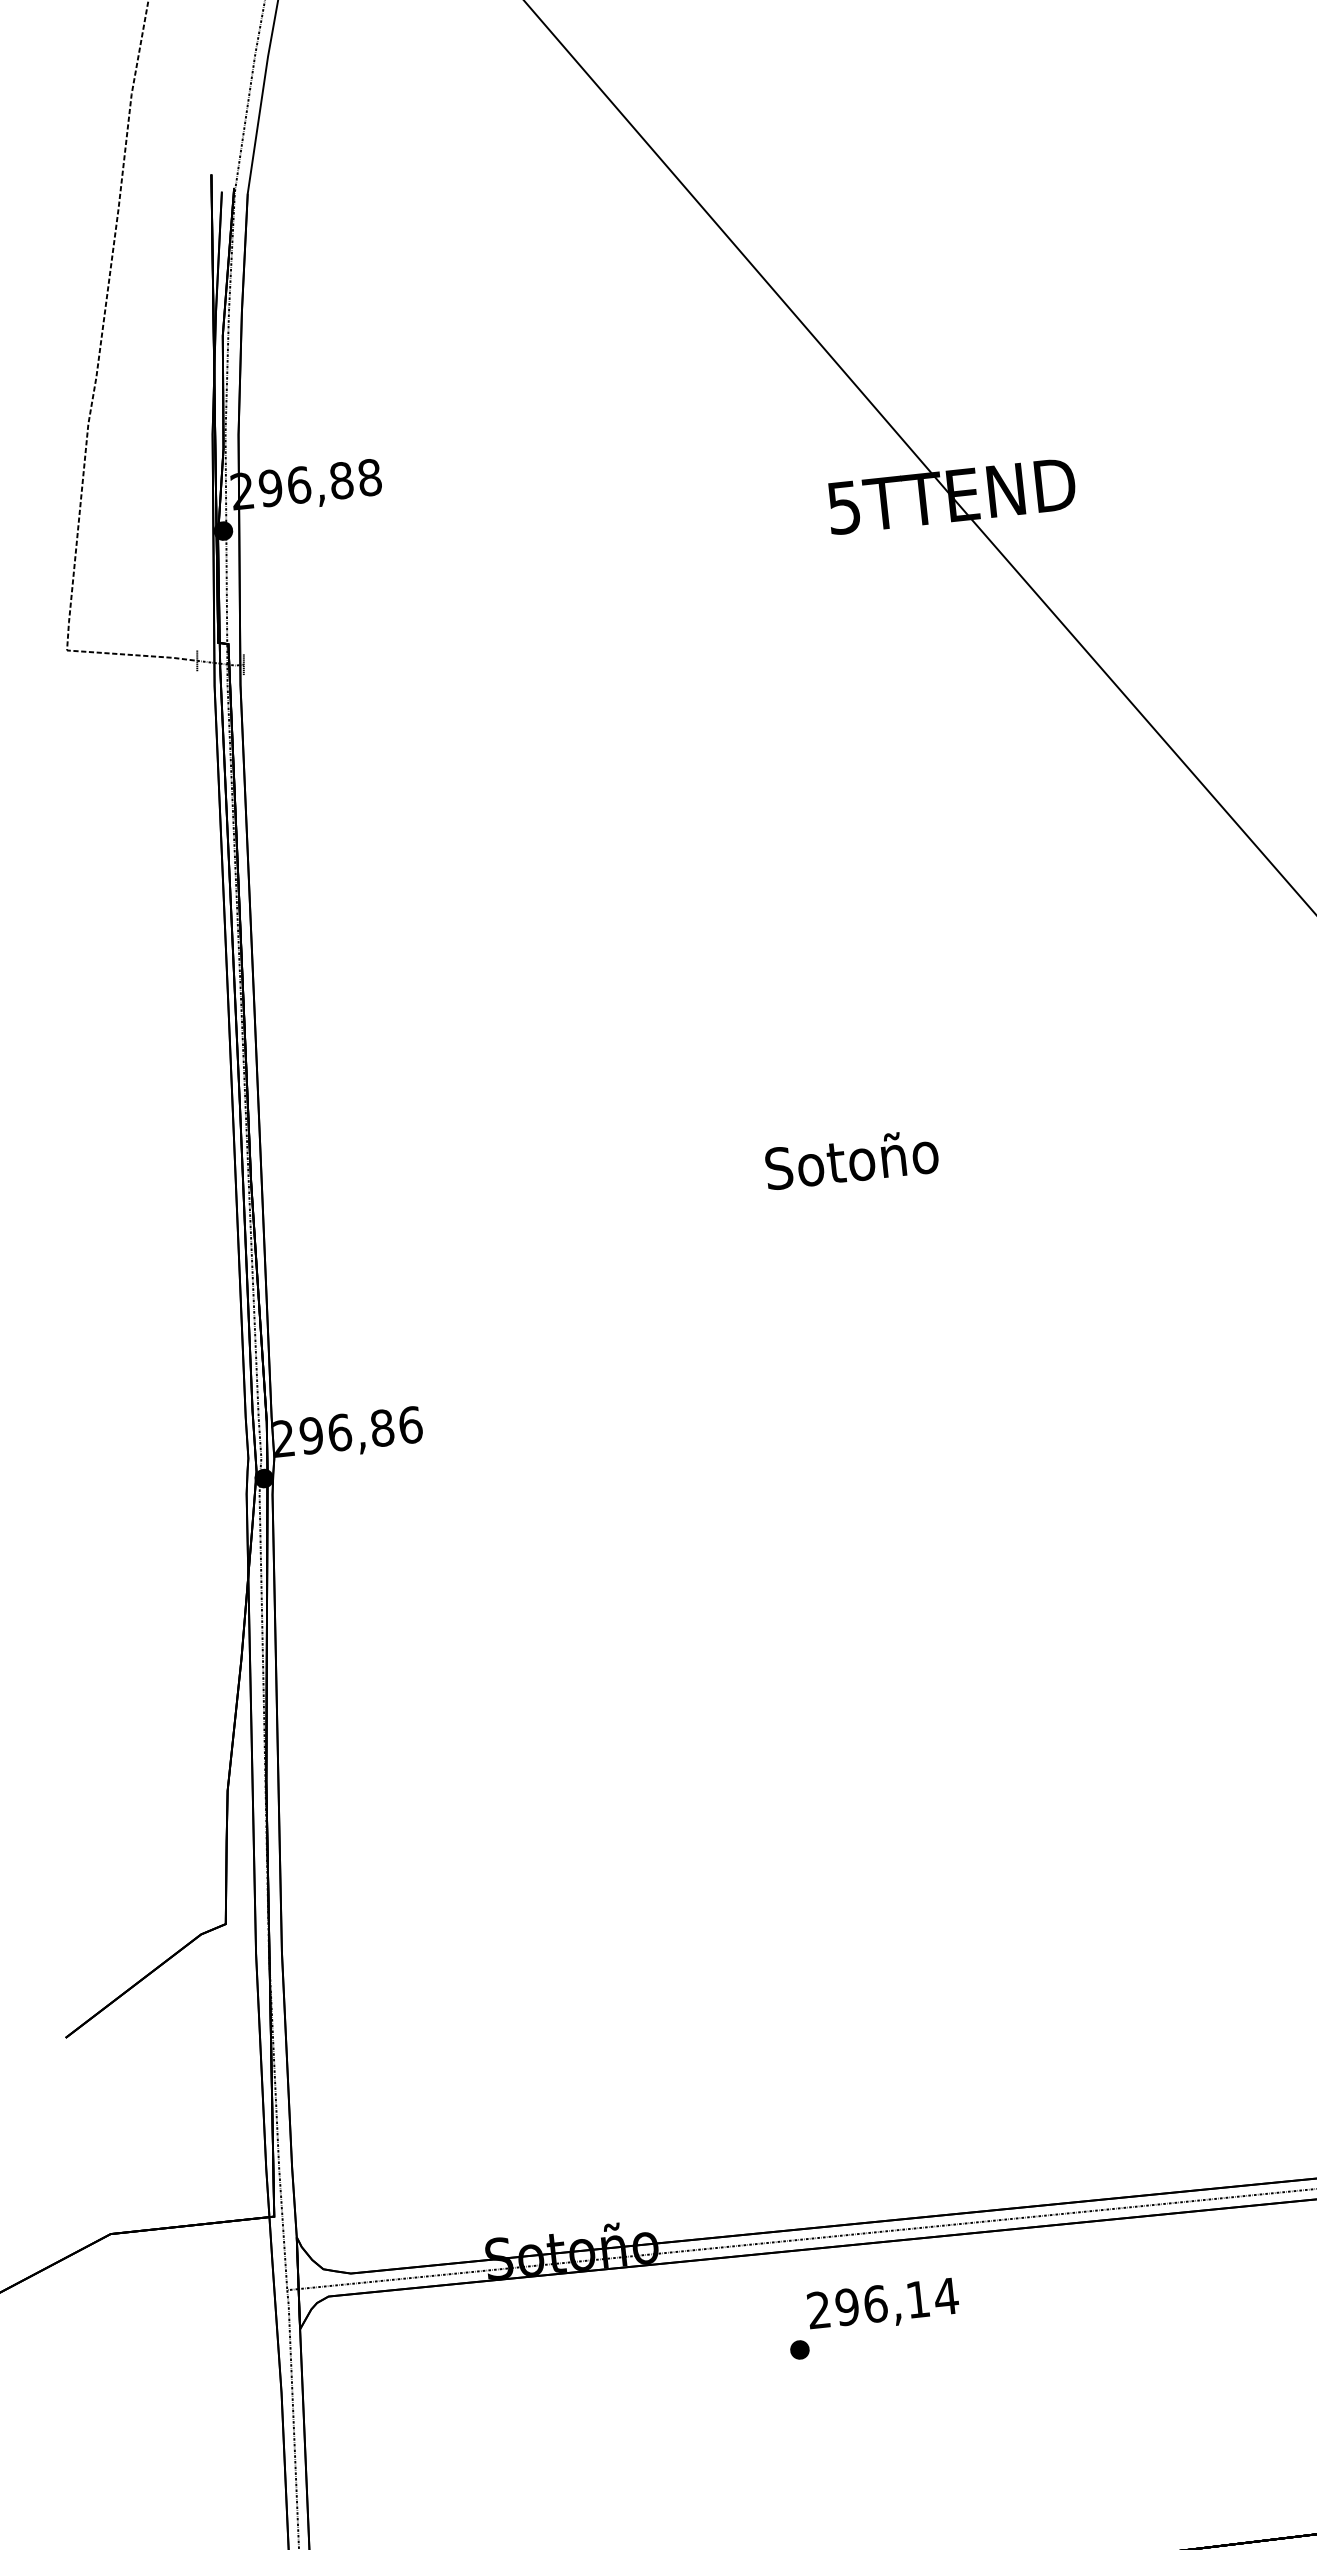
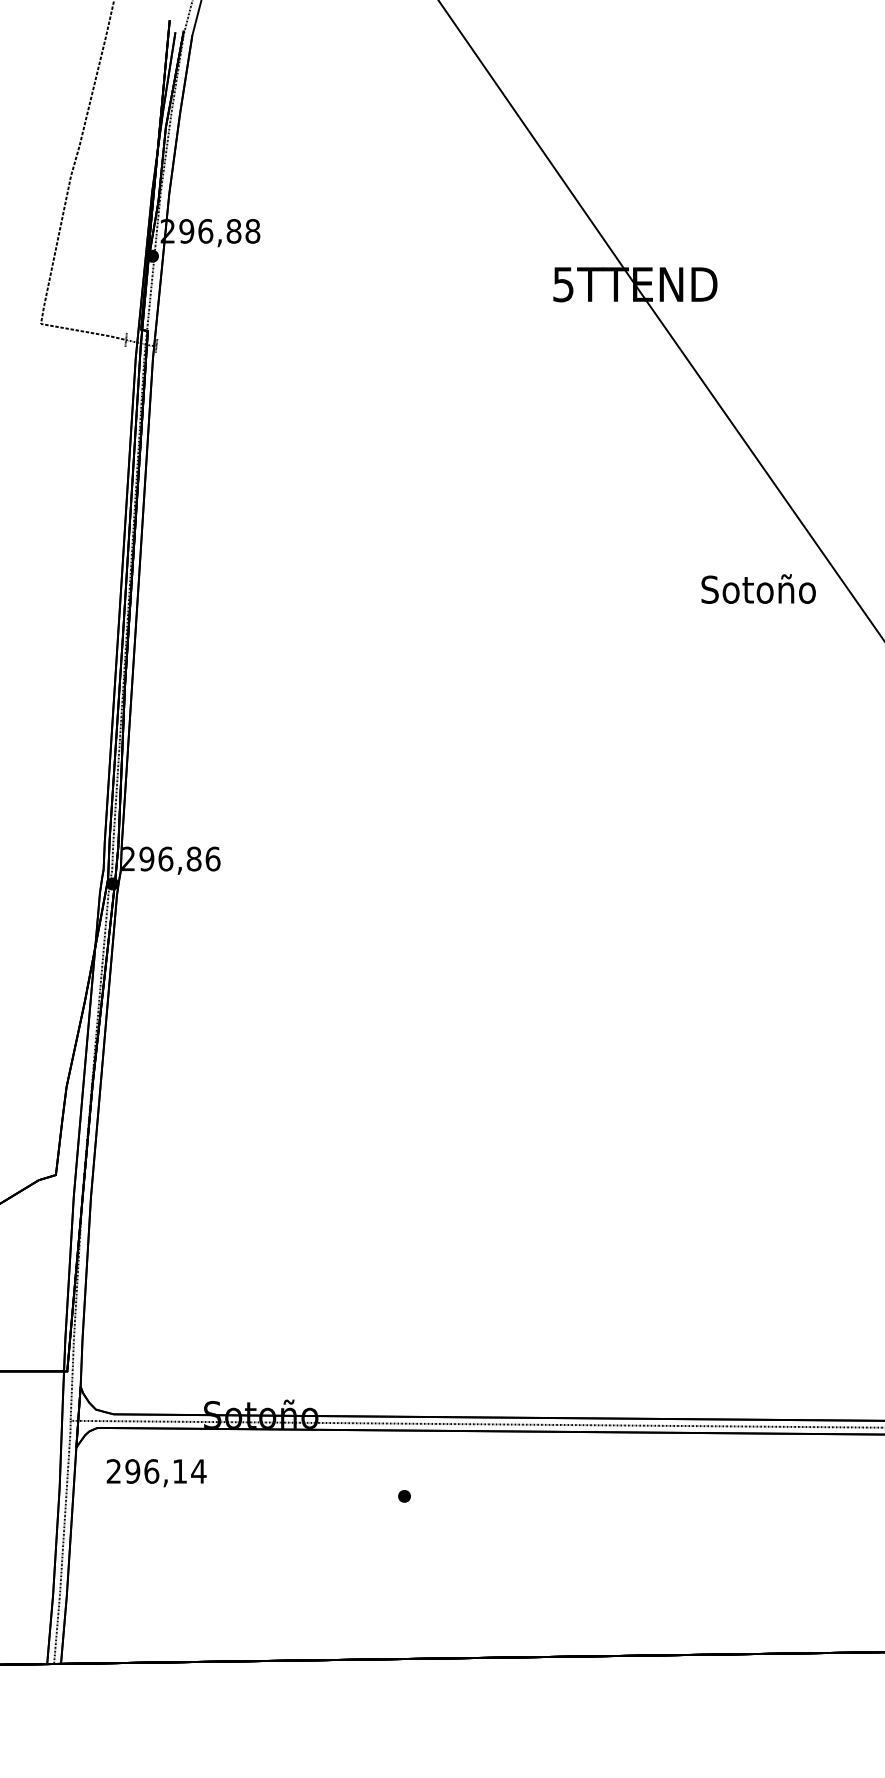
text: (851, 1158) -> (758, 588), moved
text: (883, 2306) -> (156, 1473), moved

